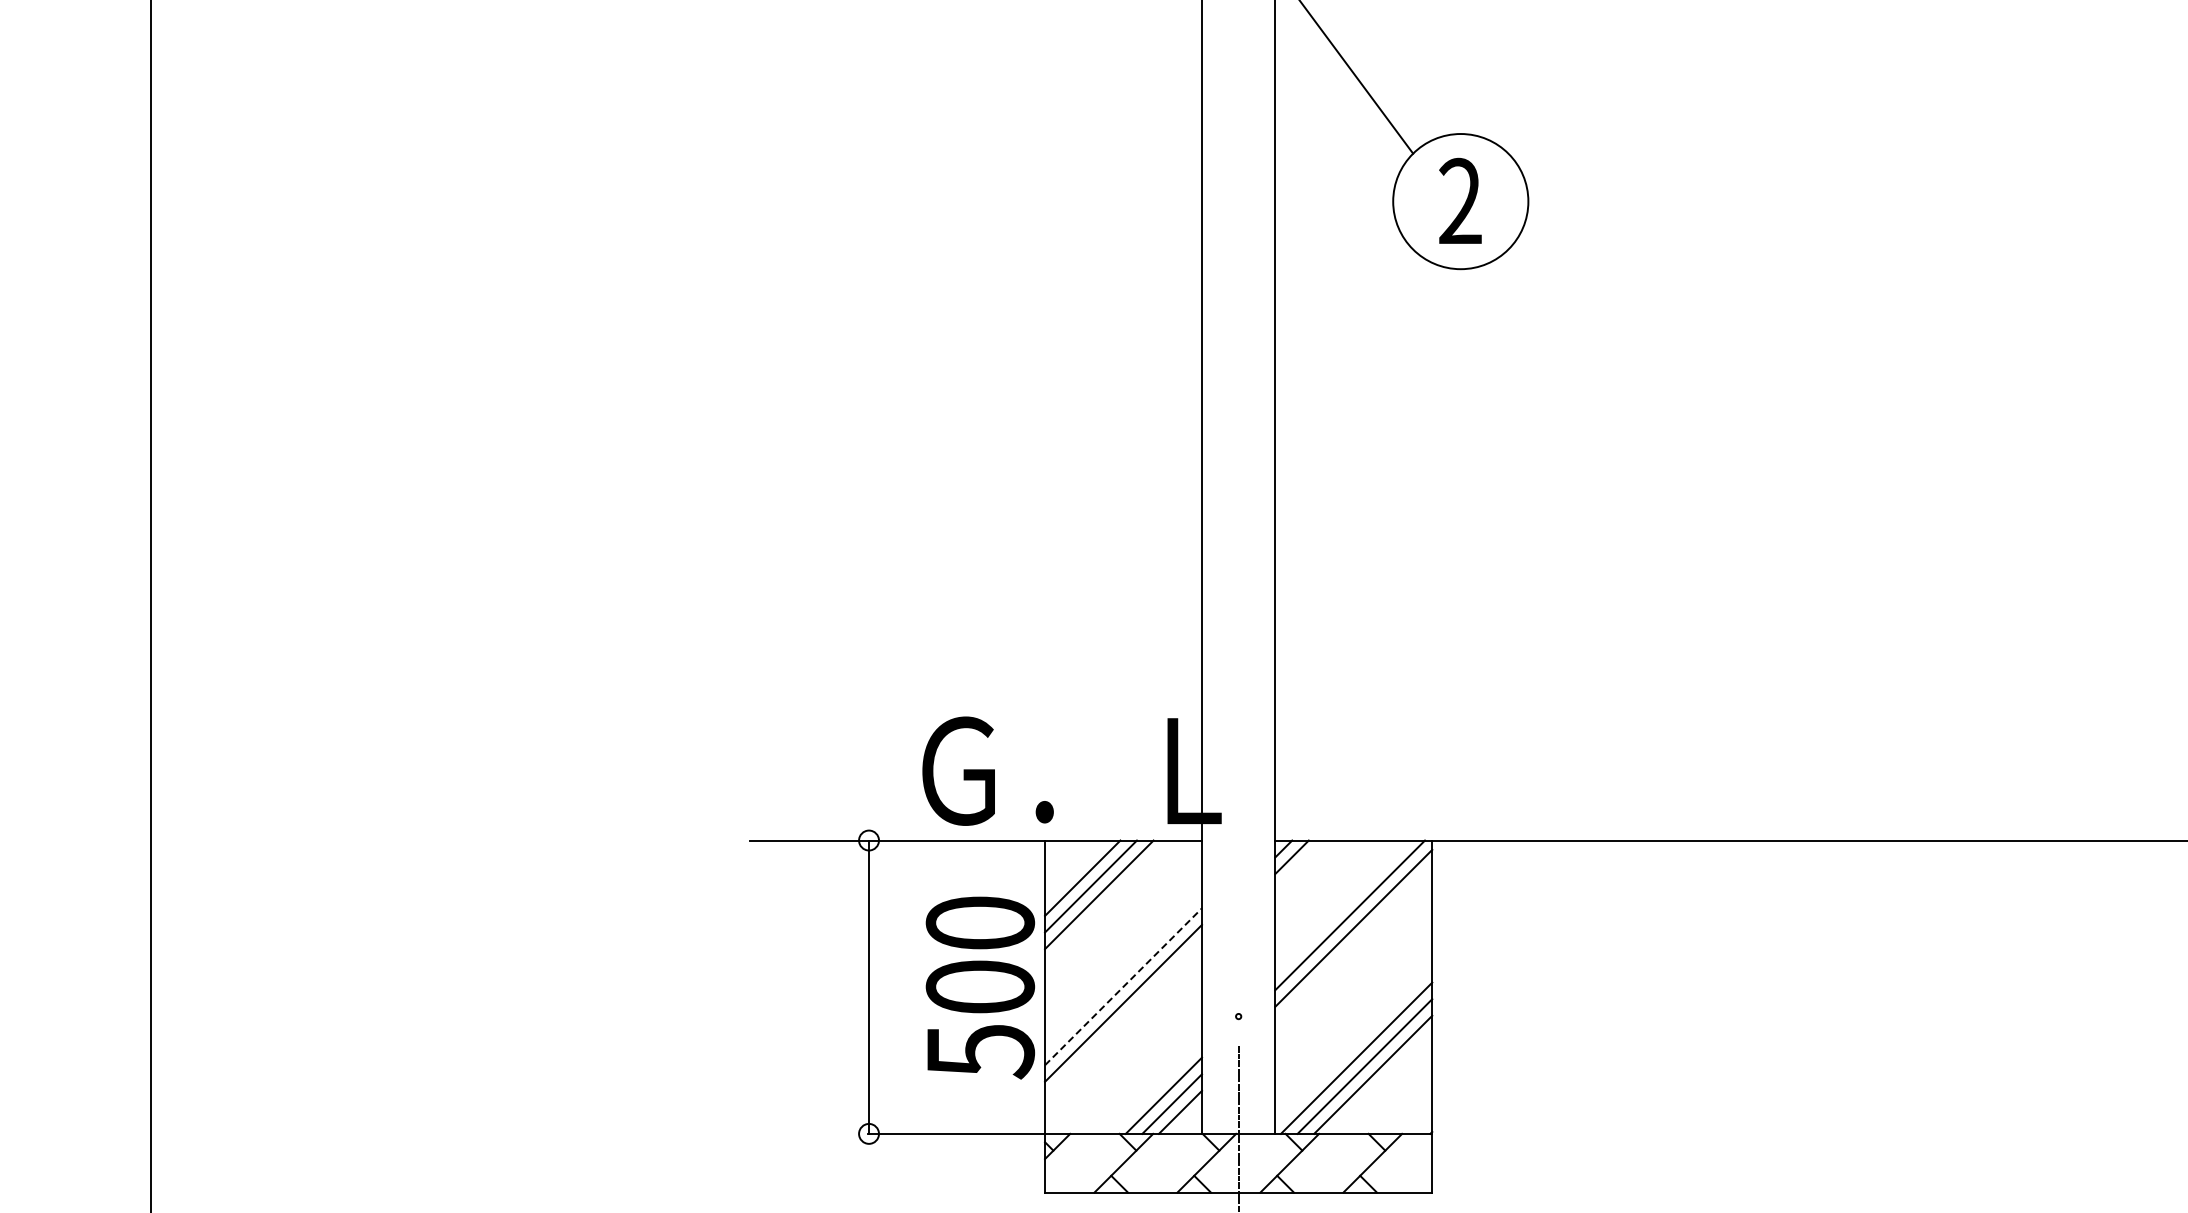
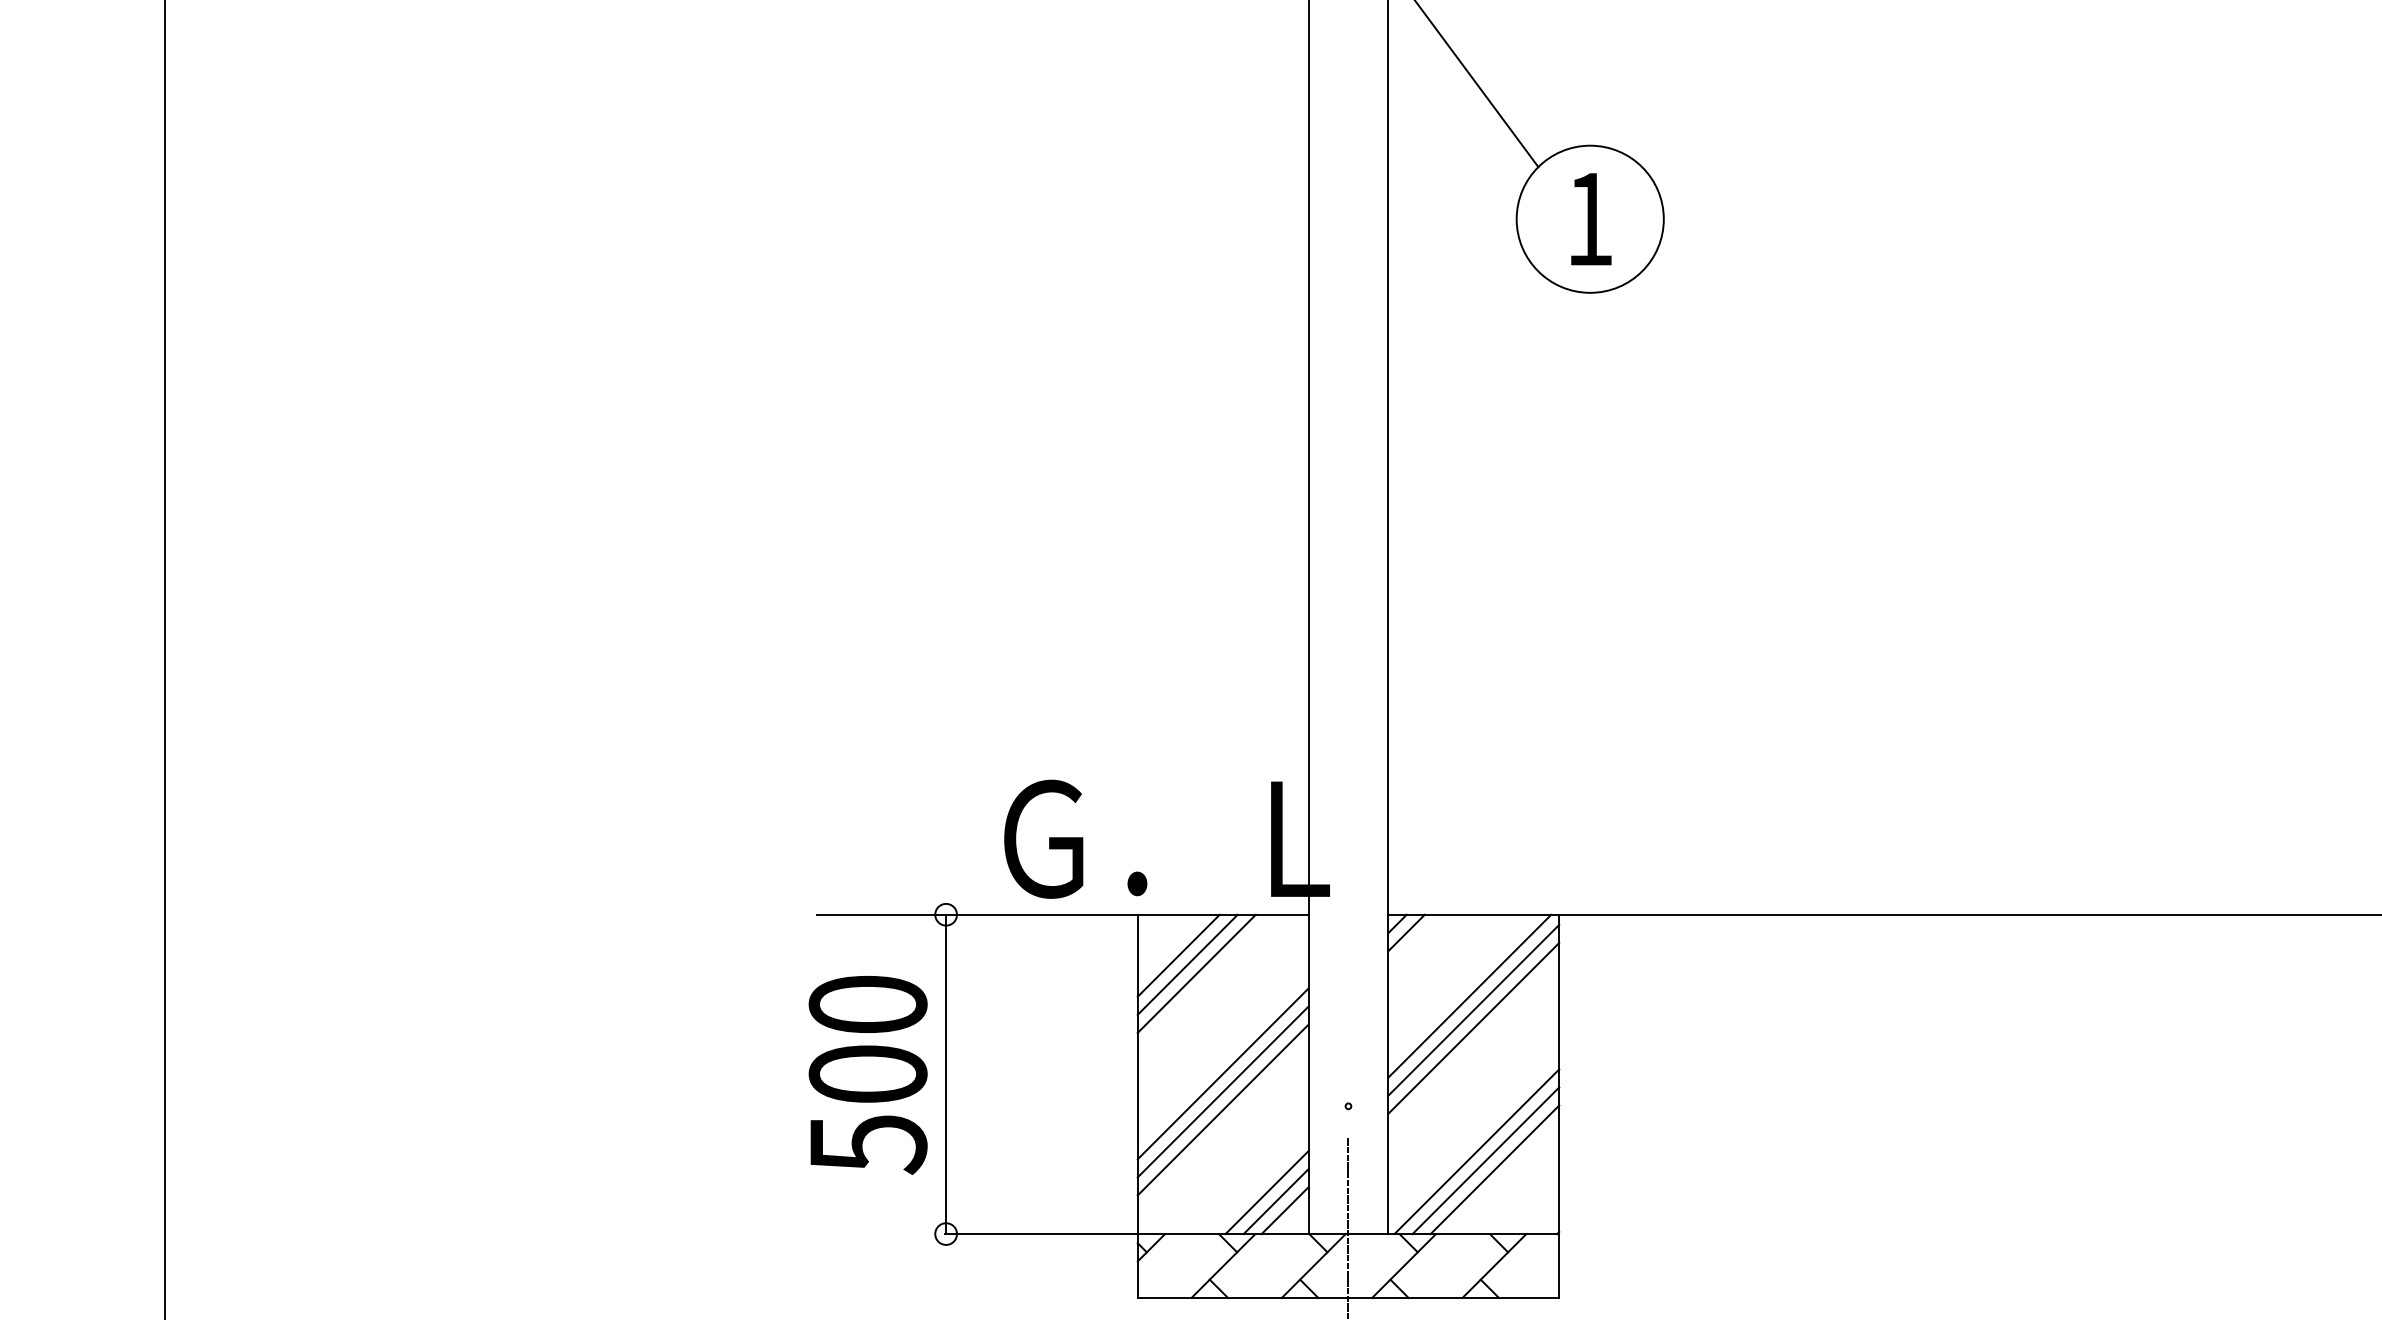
text: (1460, 200) -> (1589, 218), 2 -> 1
line: (1353, 944) -> (1473, 1027), added
line: (1123, 986) -> (1223, 1073), dashed -> solid
text: (980, 987) -> (868, 1074), moved
line: (1123, 1019) -> (1223, 1109), added

